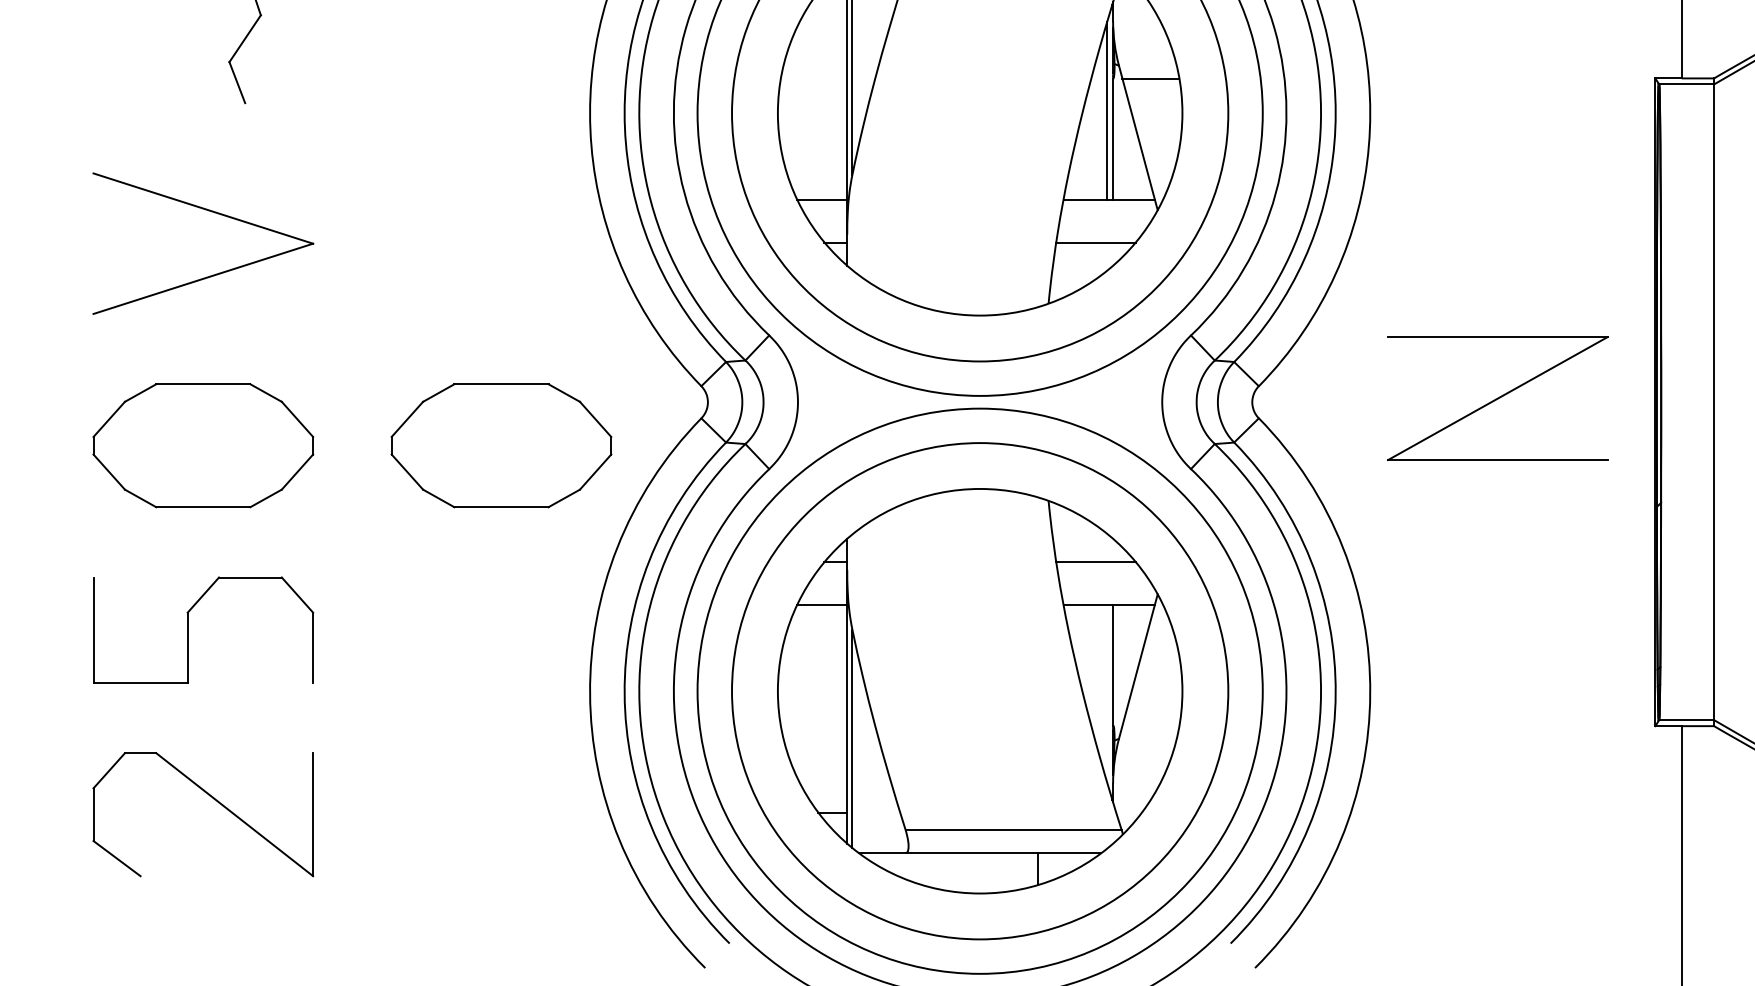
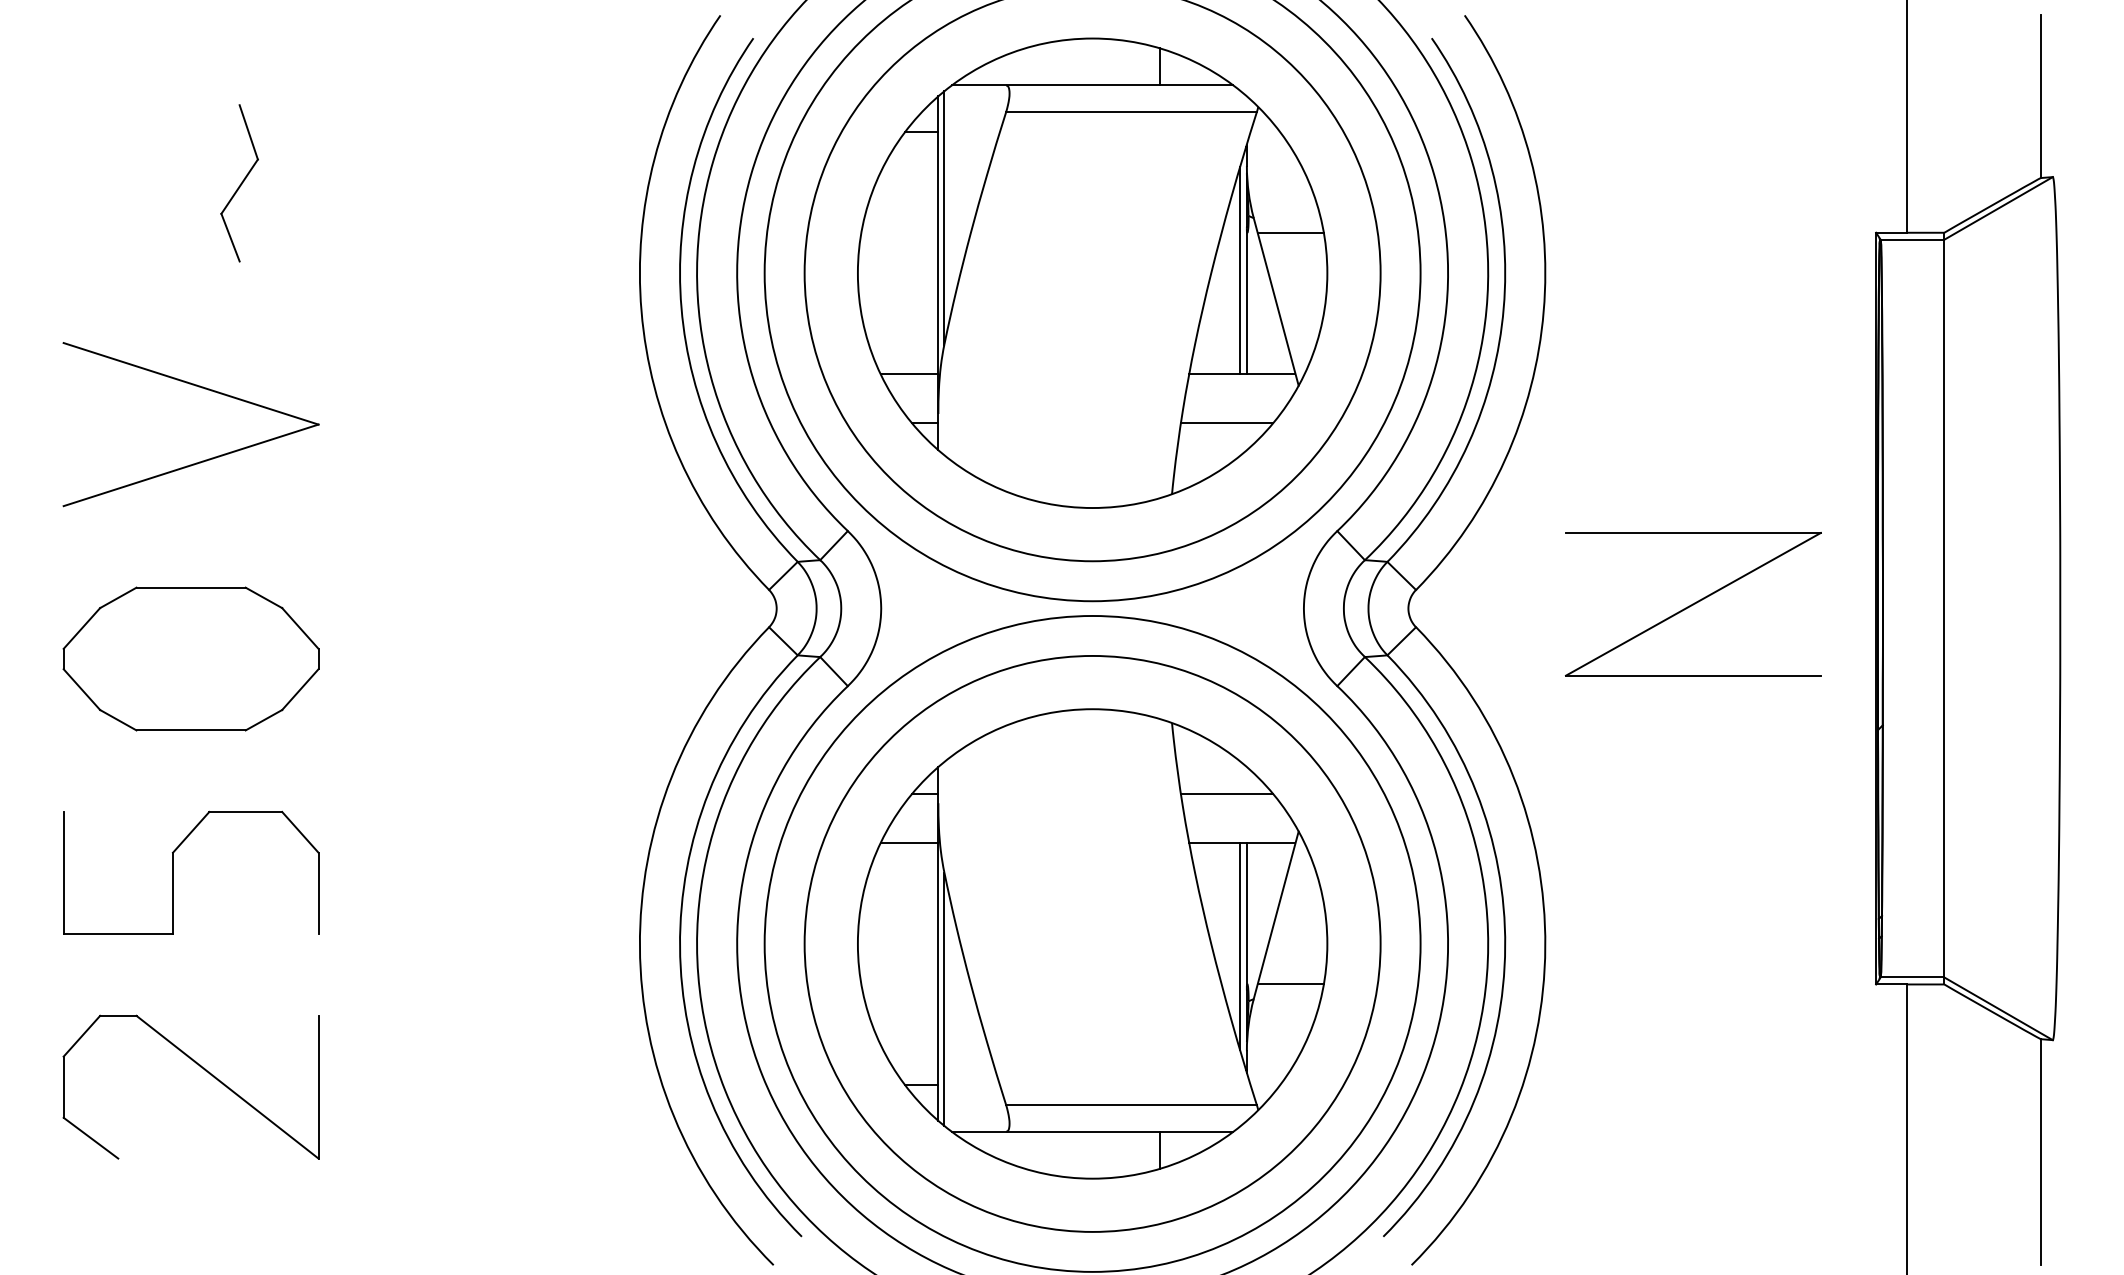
part: (500, 445) -> (536, 658), removed
line: (1107, 693) -> (1240, 946), added
line: (1150, 726) -> (1290, 984), added

